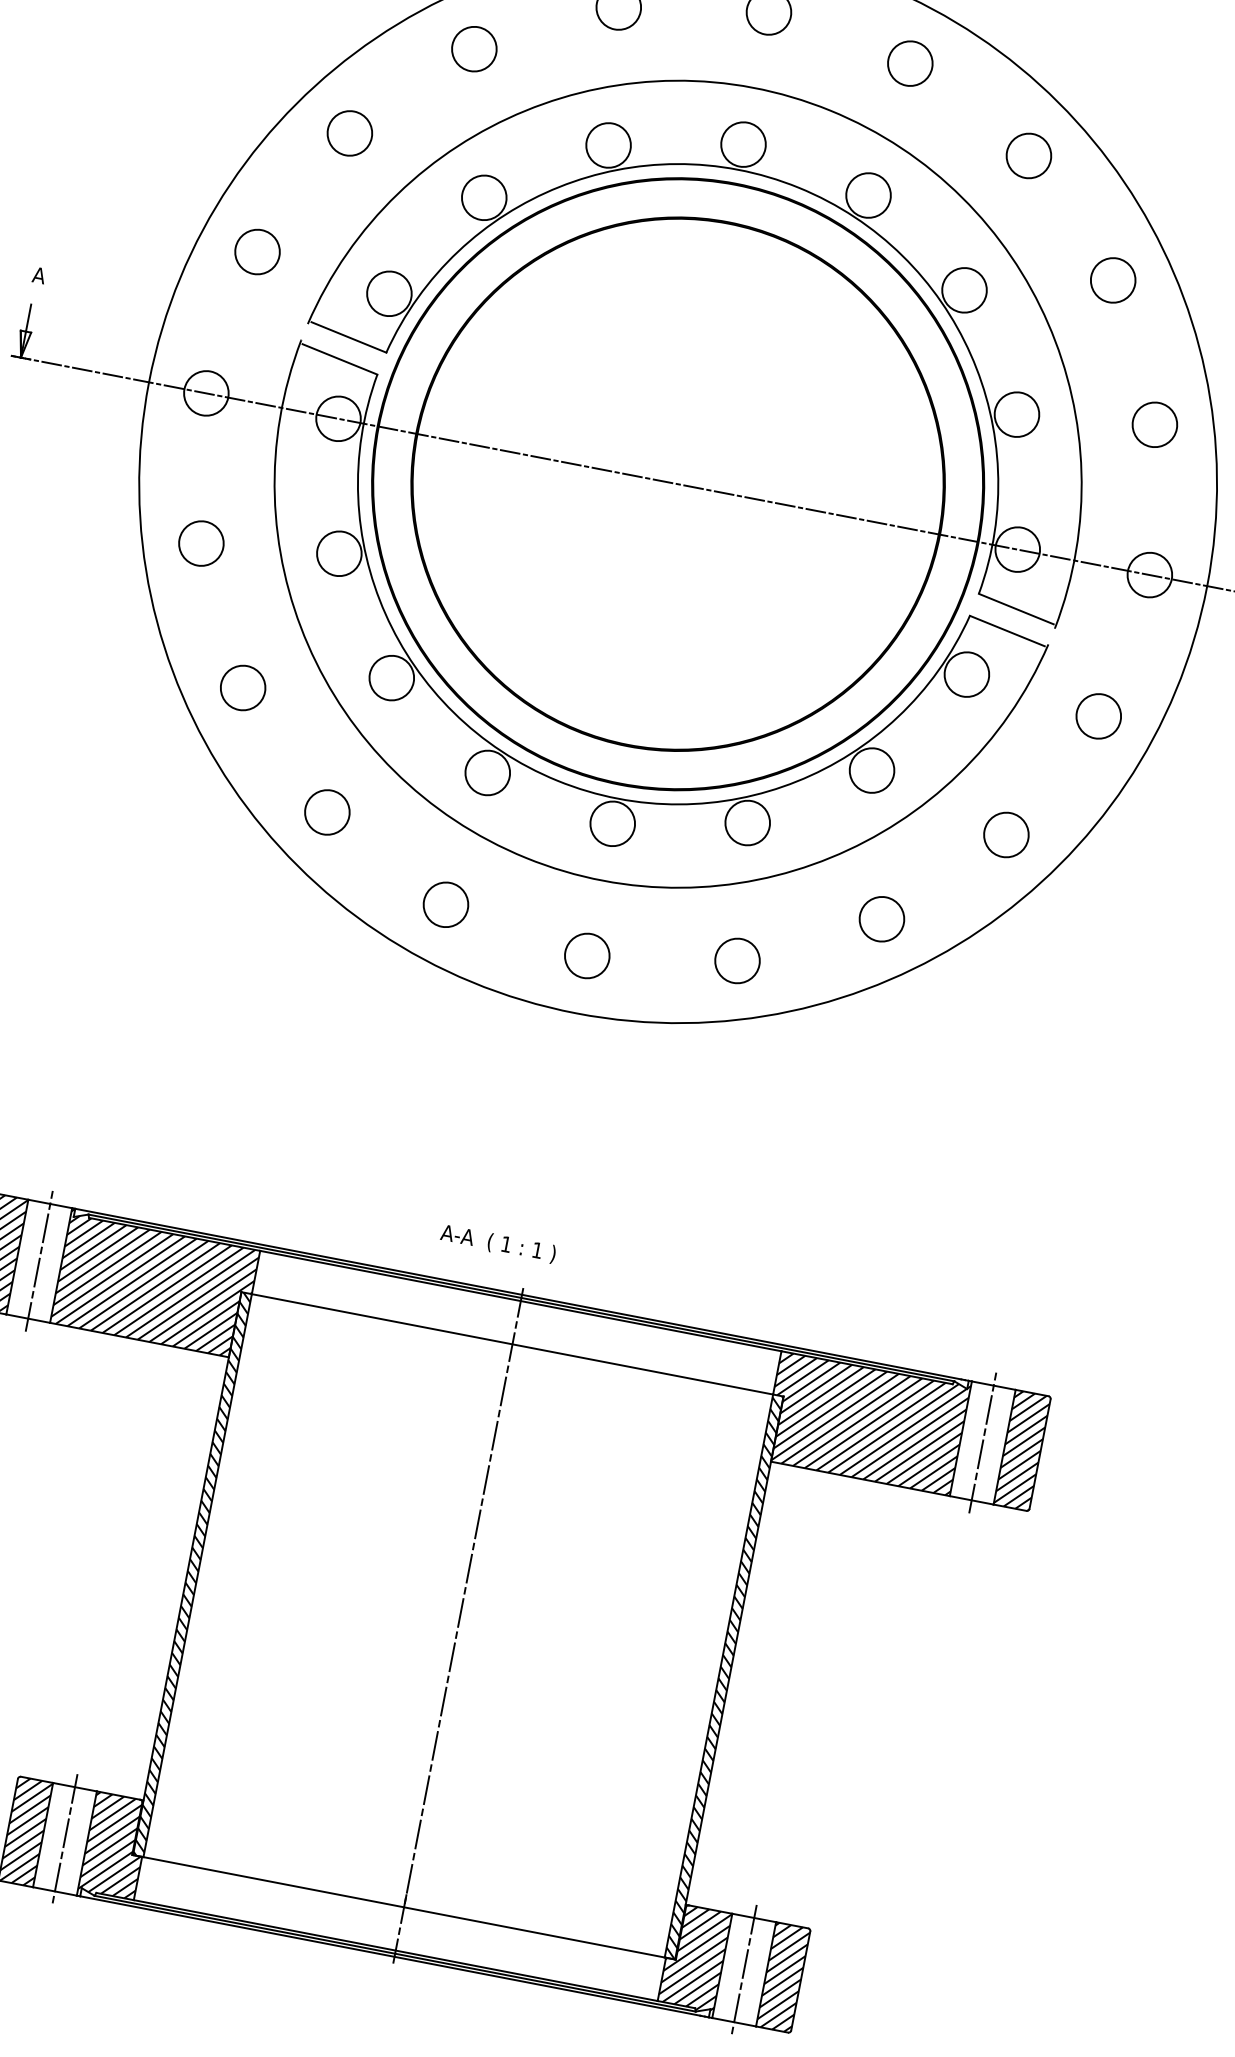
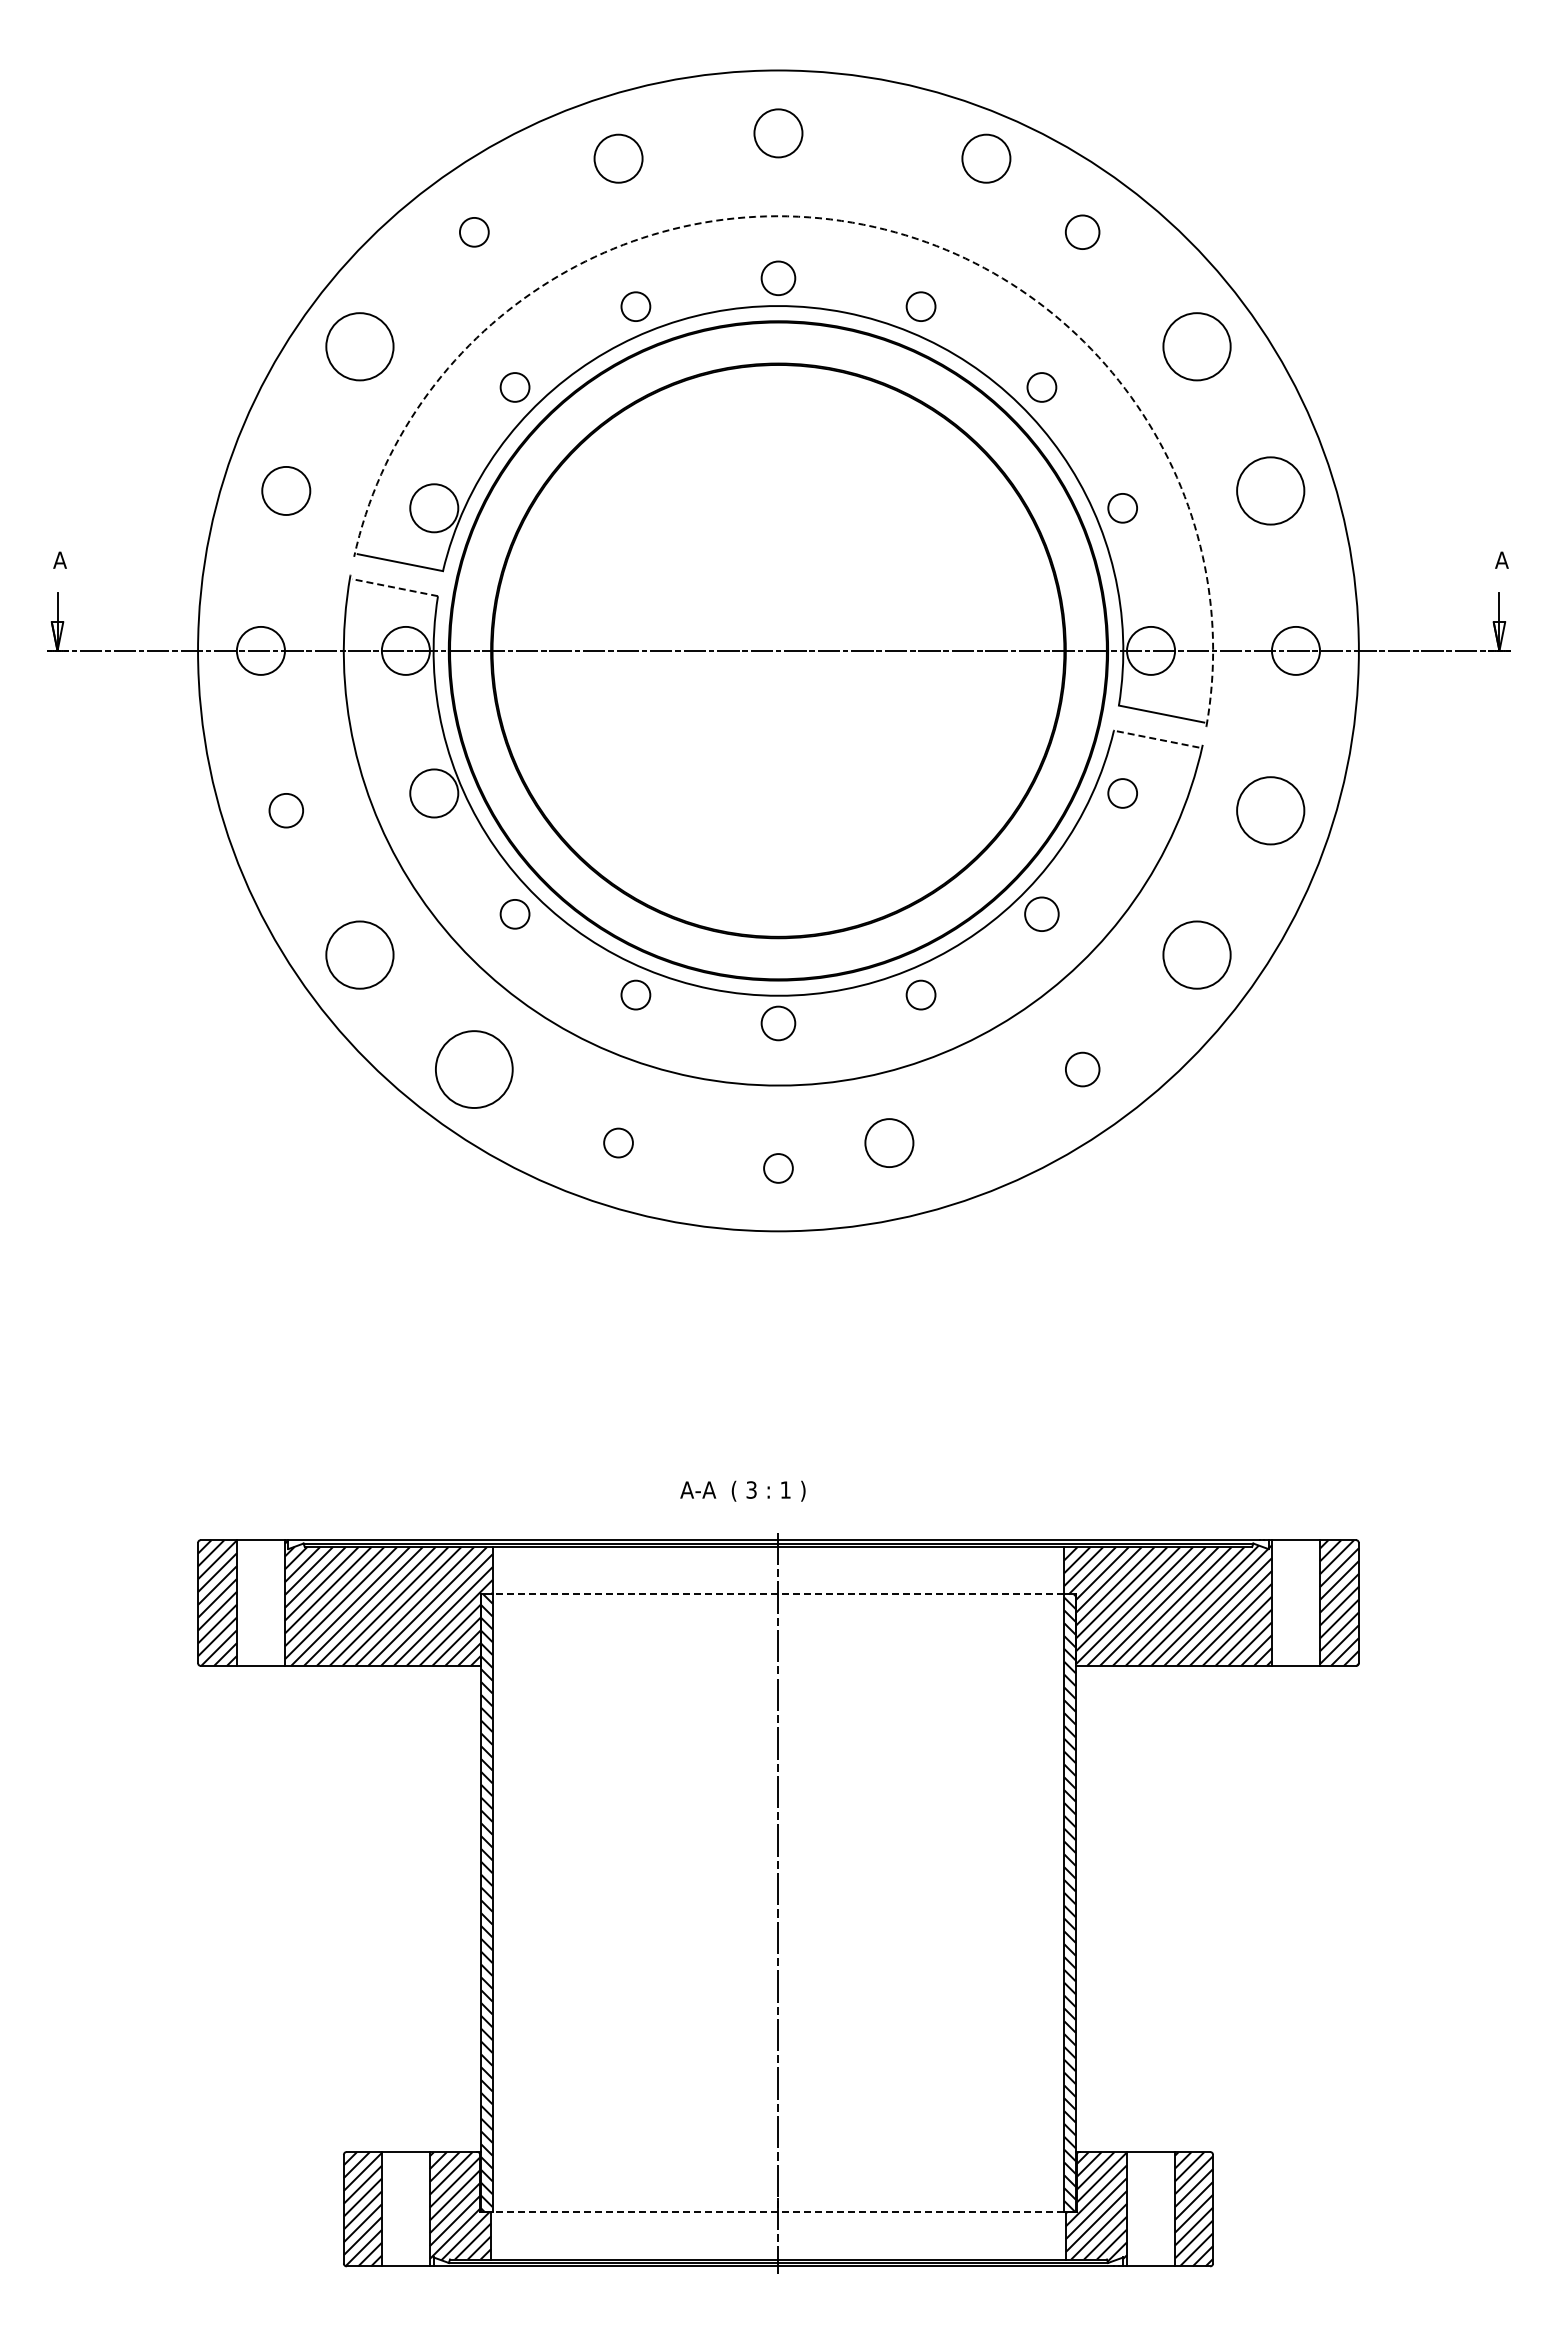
circle: (474, 49) -> (474, 232), size x0.6
circle: (910, 63) -> (986, 158), moved
arc: (830, 110) -> (863, 224), solid -> dashed
circle: (349, 133) -> (359, 346), size x1.4
circle: (743, 144) -> (778, 278), size x0.7
circle: (608, 145) -> (635, 306), size x0.6
circle: (1028, 156) -> (1082, 232), size x0.7
circle: (868, 195) -> (921, 306), size x0.6
circle: (484, 197) -> (515, 387), size x0.6
circle: (1113, 280) -> (1197, 346), size x1.4
circle: (964, 290) -> (1041, 387), size x0.6
line: (339, 359) -> (394, 587), solid -> dashed
circle: (1016, 414) -> (1122, 508), size x0.6
circle: (1154, 424) -> (1270, 490), size x1.4
circle: (201, 543) -> (286, 810), size x0.7
line: (1007, 631) -> (1156, 739), solid -> dashed
circle: (966, 674) -> (1122, 793), size x0.6
circle: (392, 678) -> (515, 914), size x0.6
circle: (242, 687) -> (359, 954), size x1.4
circle: (1098, 716) -> (1270, 810), size x1.4
circle: (871, 770) -> (1041, 914), size x0.7
circle: (487, 773) -> (635, 995), size x0.6
circle: (327, 812) -> (474, 1069), size x1.6
circle: (612, 823) -> (778, 1023), size x0.7
circle: (748, 823) -> (921, 995), size x0.6
circle: (1006, 834) -> (1197, 954), size x1.4
circle: (446, 904) -> (618, 1142), size x0.6
circle: (881, 919) -> (1082, 1069), size x0.7
circle: (587, 956) -> (778, 1168), size x0.6
circle: (737, 960) -> (889, 1142), moved
text: (506, 1243) -> (751, 1489), 1 -> 3
line: (38, 1260) -> (260, 1602), removed
line: (512, 1344) -> (778, 1594), solid -> dashed
line: (982, 1442) -> (1295, 1602), removed
line: (64, 1838) -> (405, 2208), removed
line: (404, 1907) -> (778, 2212), solid -> dashed
line: (744, 1969) -> (1151, 2208), removed

